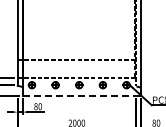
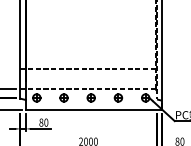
line: (82, 95) -> (94, 109), dashed -> solid

